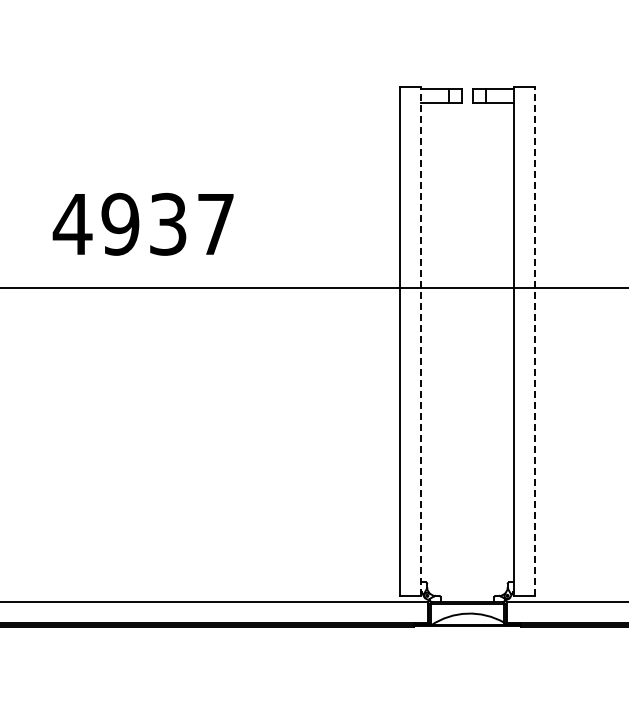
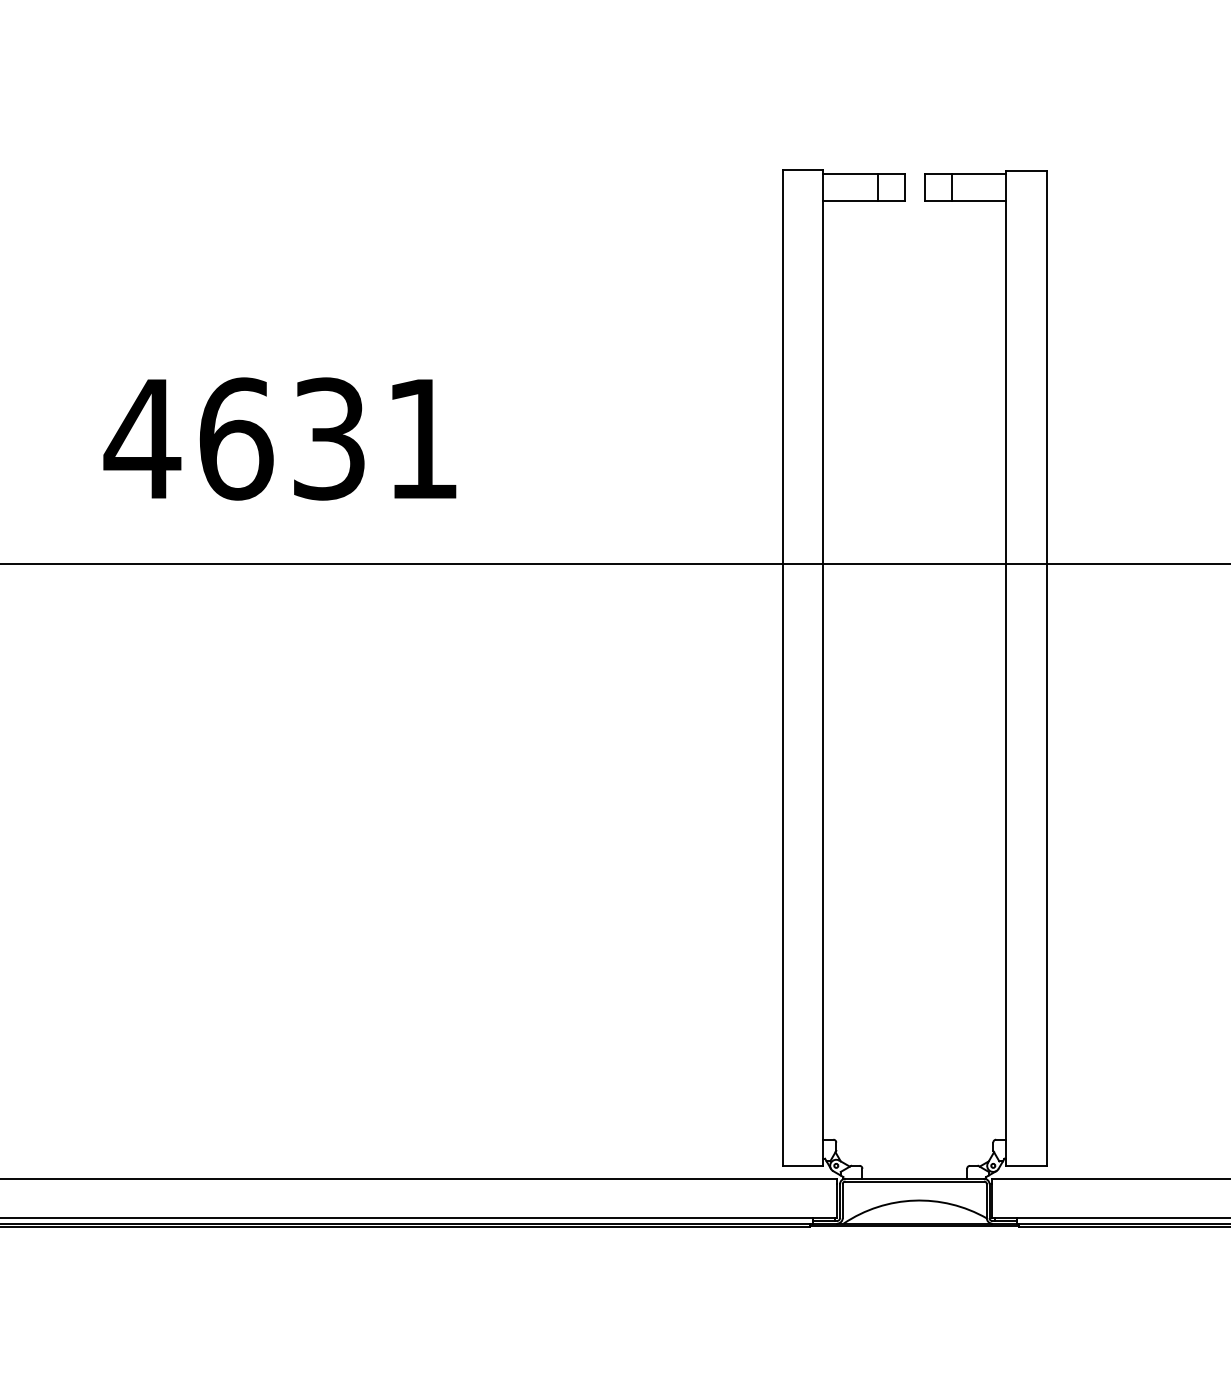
text: (167, 223) -> (327, 437), 4937 -> 4631
line: (420, 340) -> (822, 666), dashed -> solid
line: (535, 341) -> (1047, 668), dashed -> solid

